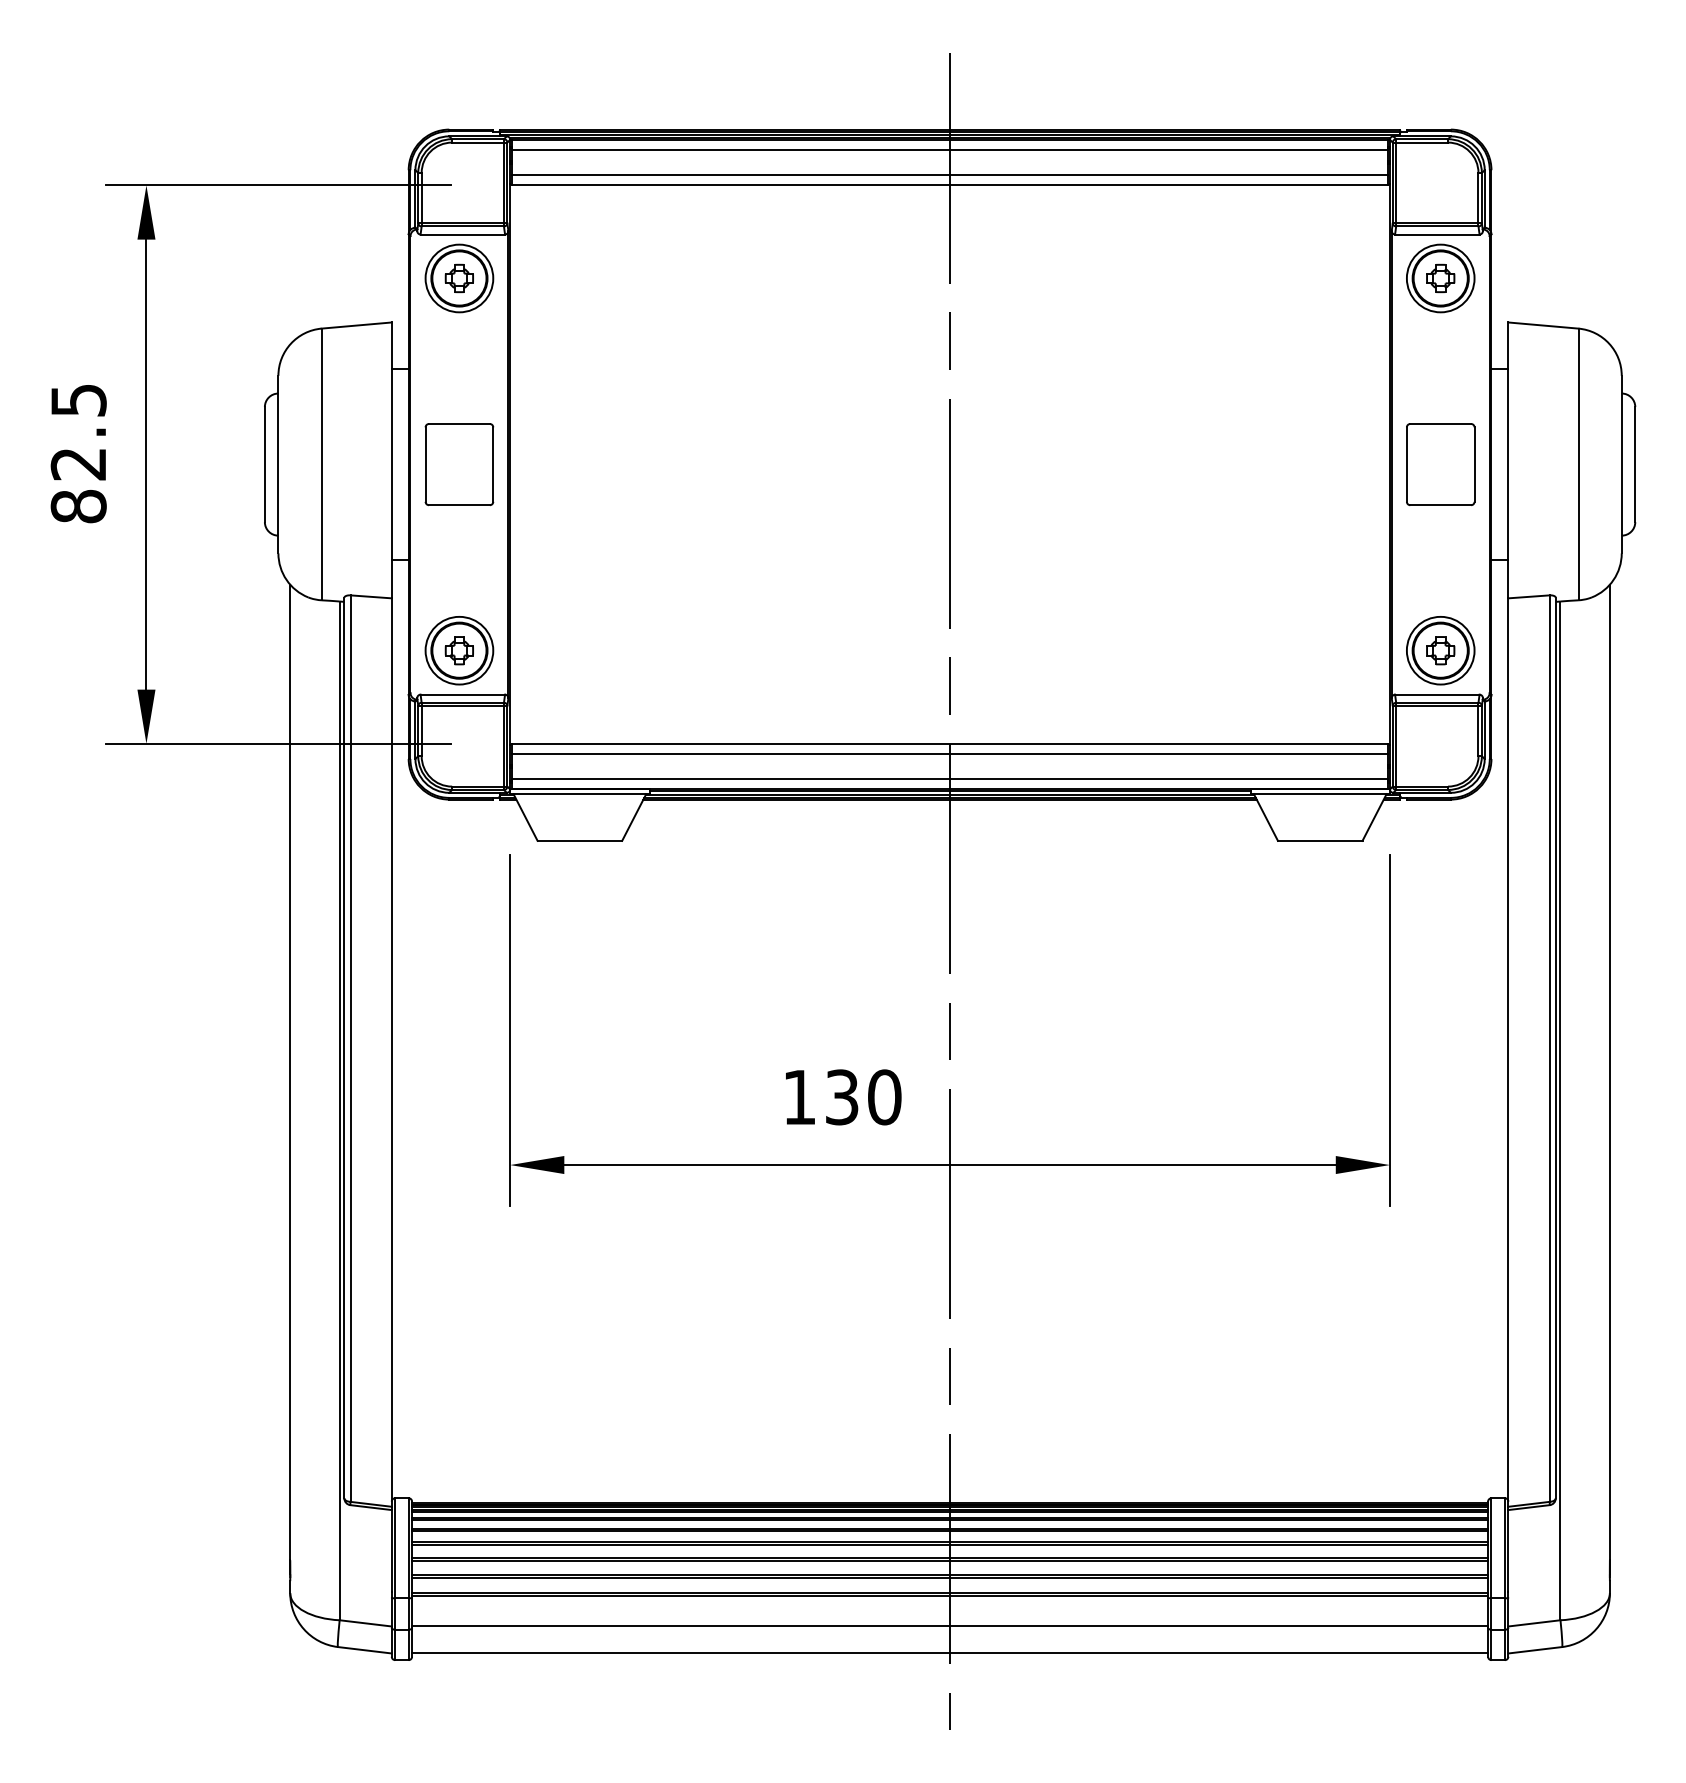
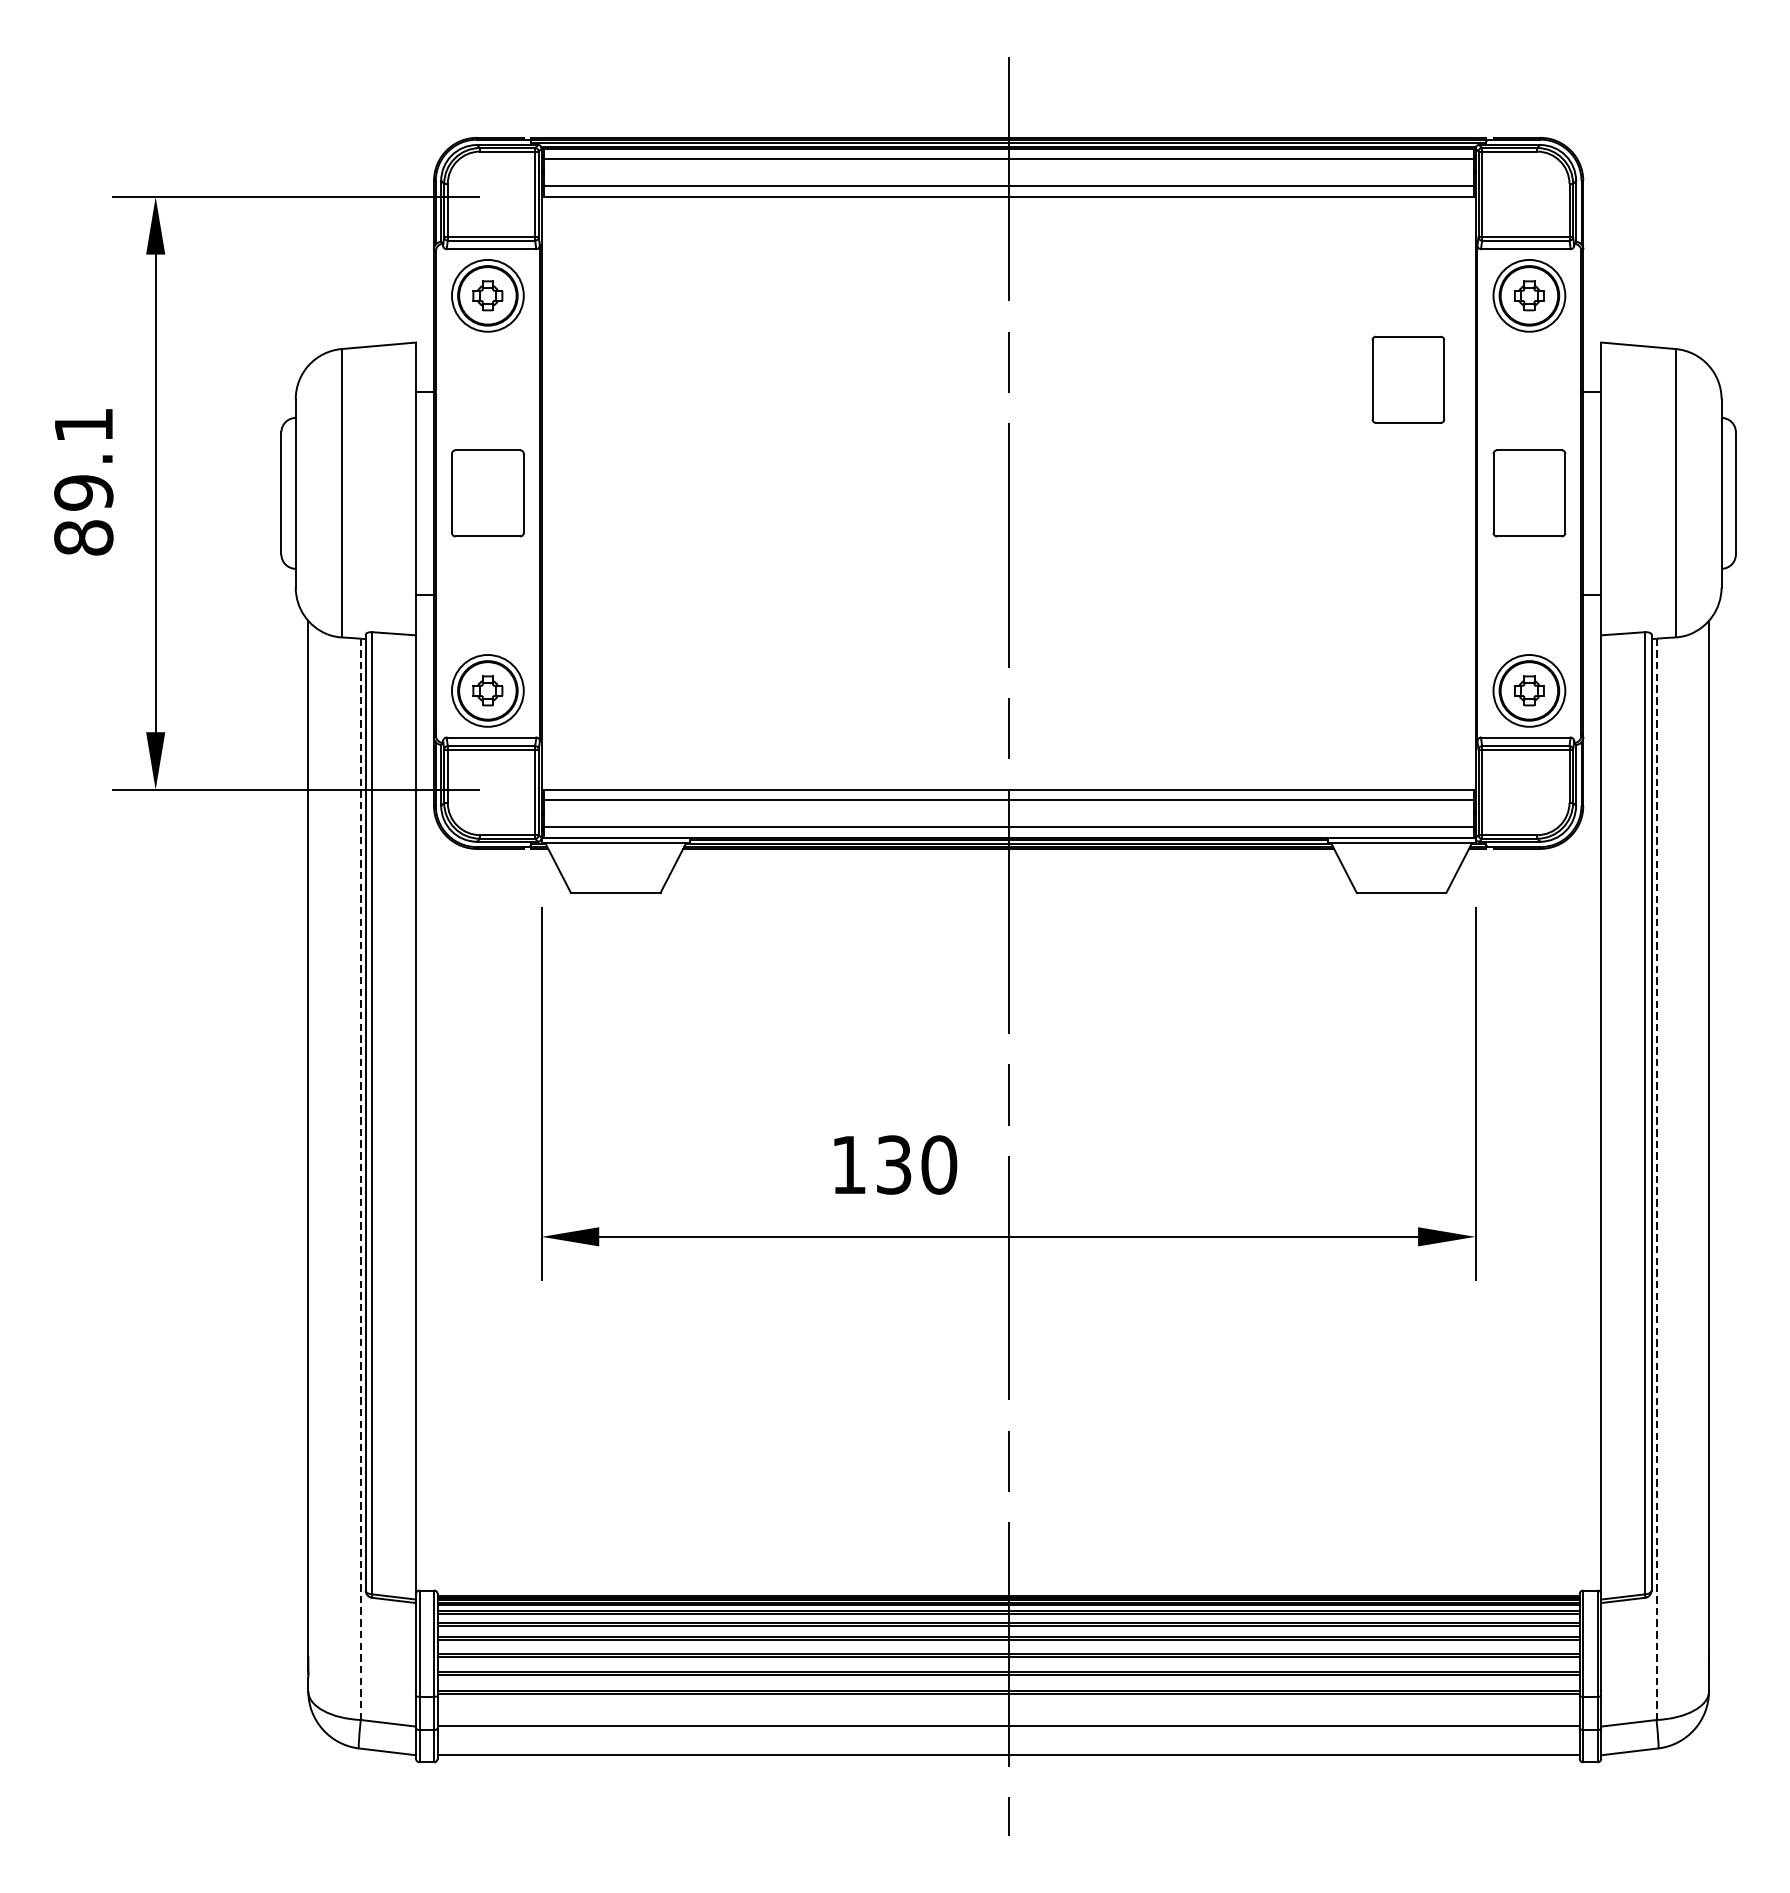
part: (1326, 357) -> (1408, 379), added
text: (78, 433) -> (83, 460), 82.5 -> 89.1
line: (339, 1110) -> (360, 1178), solid -> dashed
line: (1560, 1111) -> (1656, 1180), solid -> dashed

